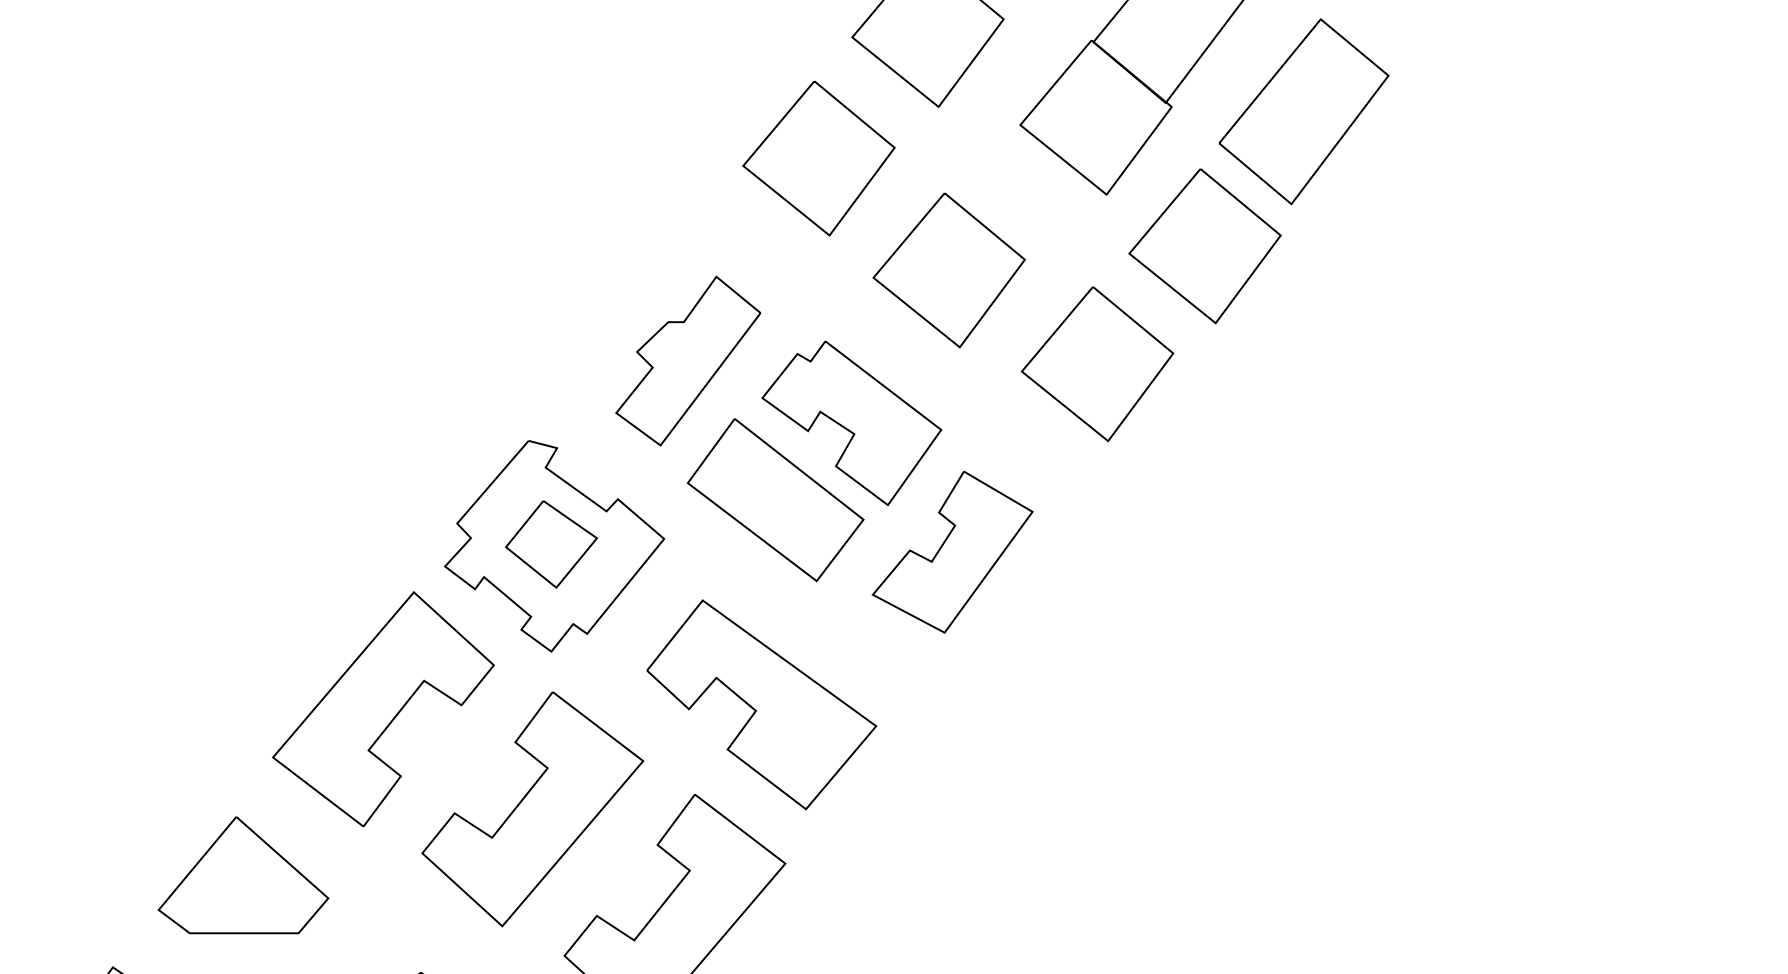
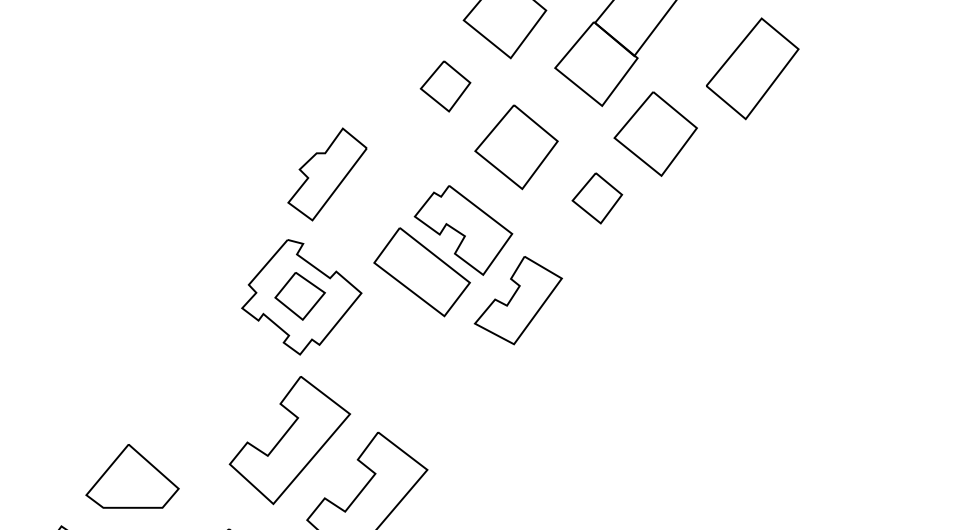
part: (1303, 111) -> (752, 68), moved
part: (818, 158) -> (445, 86), size x0.6
part: (688, 361) -> (327, 174), moved
part: (1098, 364) -> (597, 198), size x0.6
part: (761, 704) -> (414, 383), removed
part: (383, 708) -> (208, 385), removed

